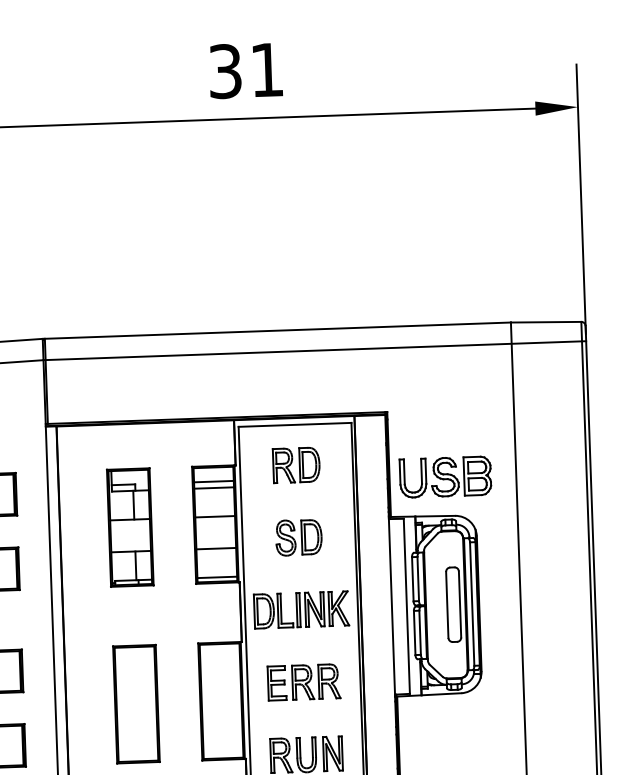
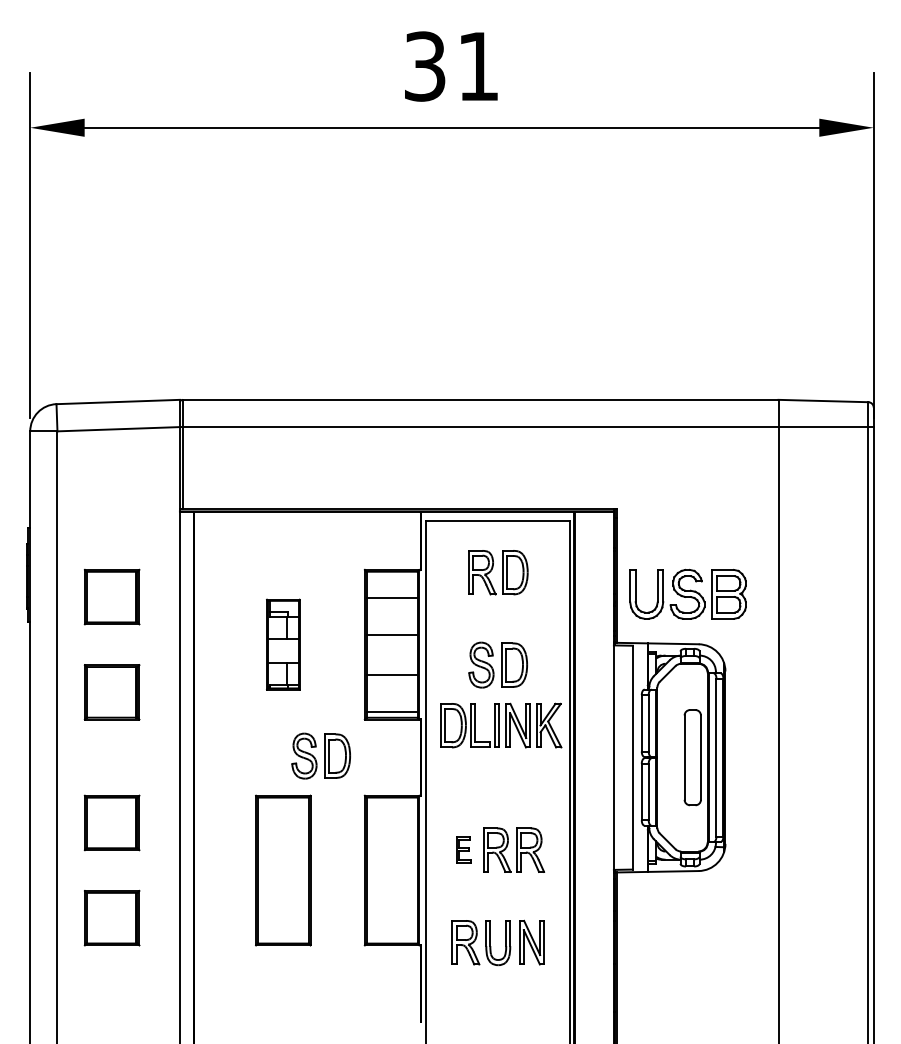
line: (213, 481) -> (391, 589), removed
part: (130, 527) -> (283, 644), size x0.6
part: (301, 609) -> (501, 725), moved
part: (162, 613) -> (320, 755), added
part: (276, 682) -> (463, 849), size x0.6

